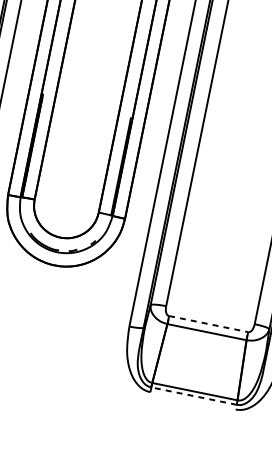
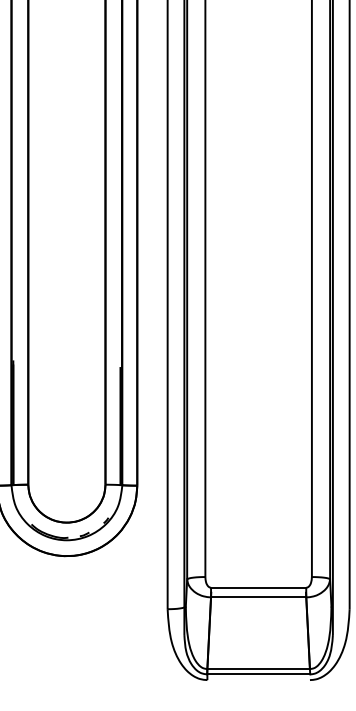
line: (208, 323) -> (258, 587), dashed -> solid
line: (193, 396) -> (258, 674), dashed -> solid

